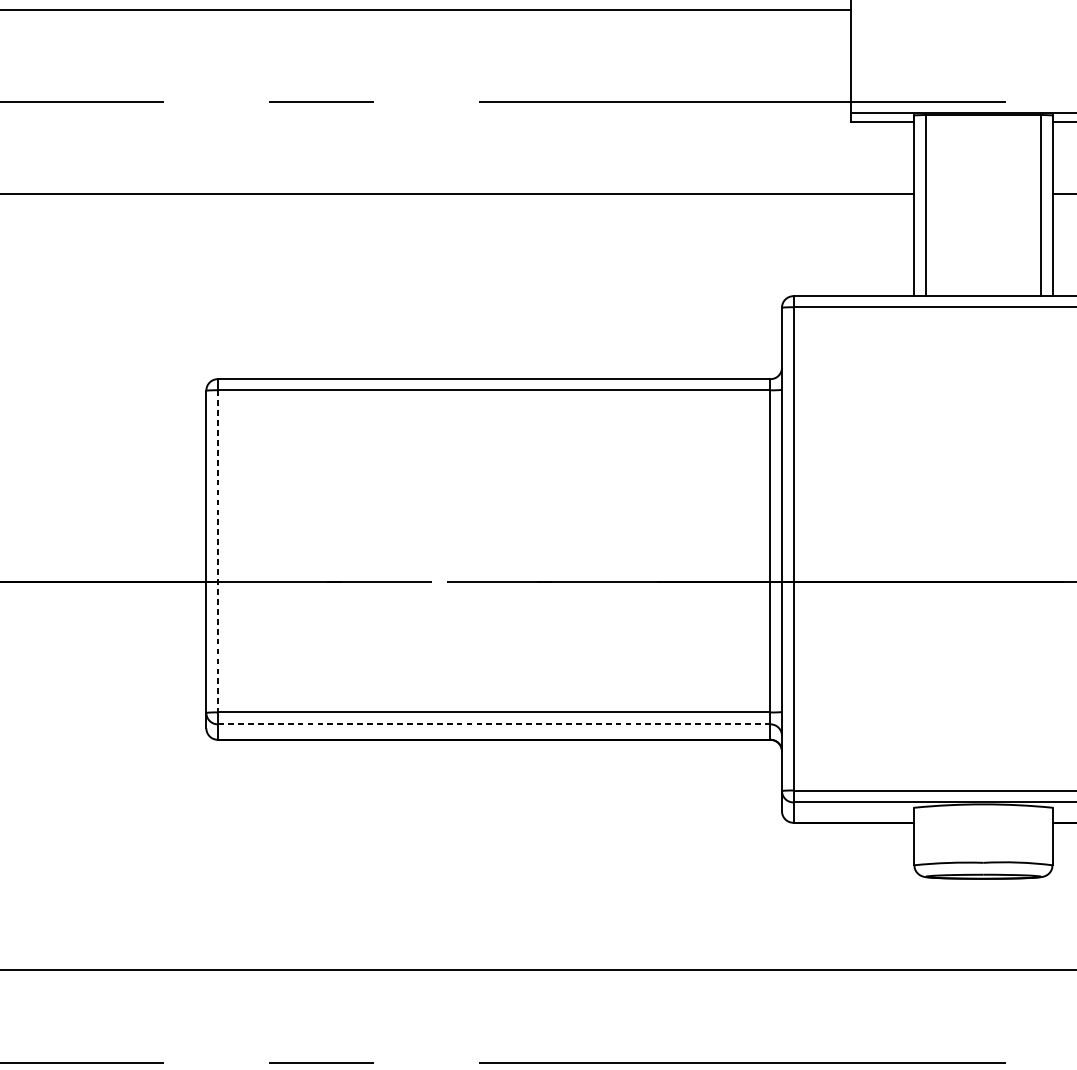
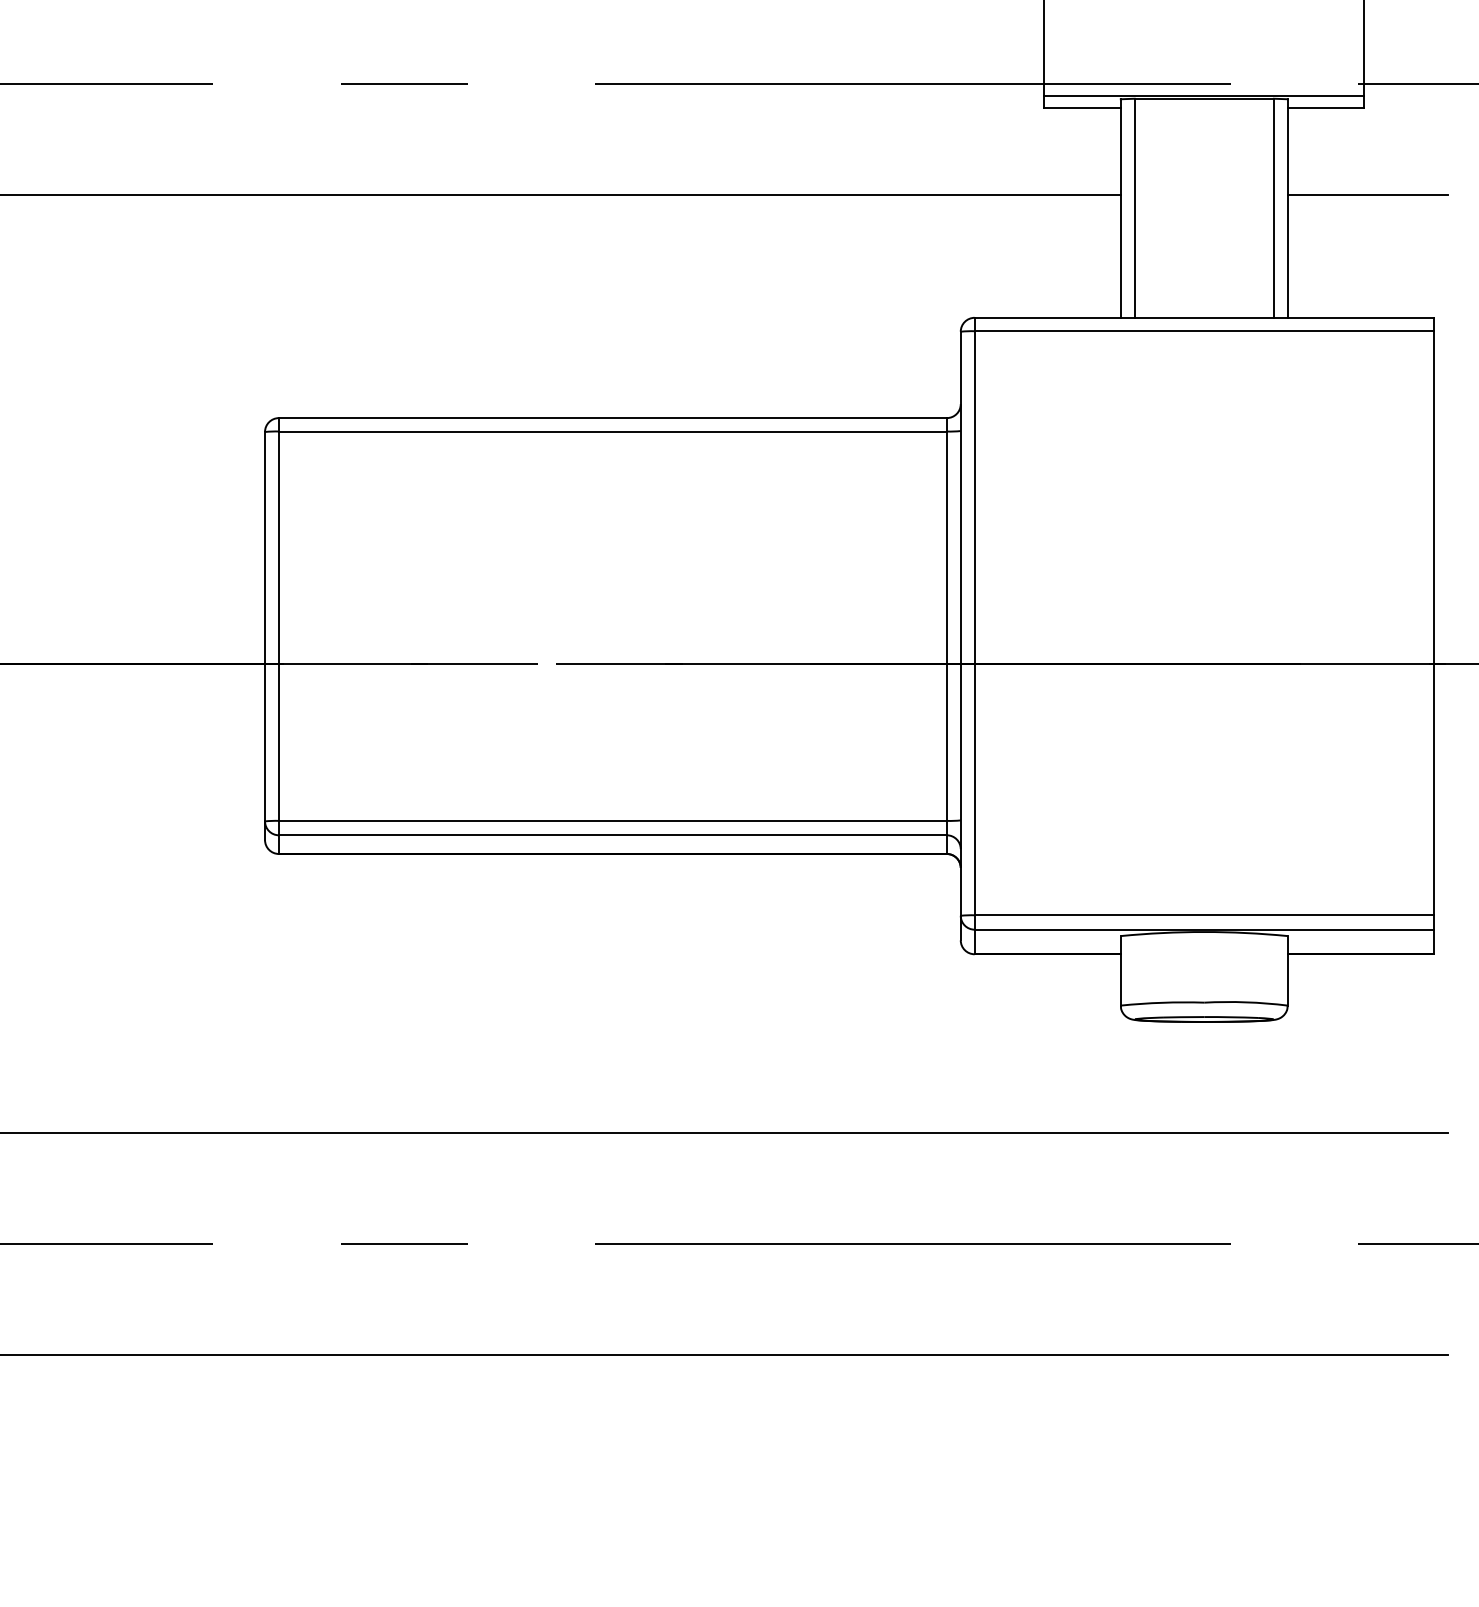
line: (217, 551) -> (278, 626), dashed -> solid
line: (493, 724) -> (612, 835), dashed -> solid

